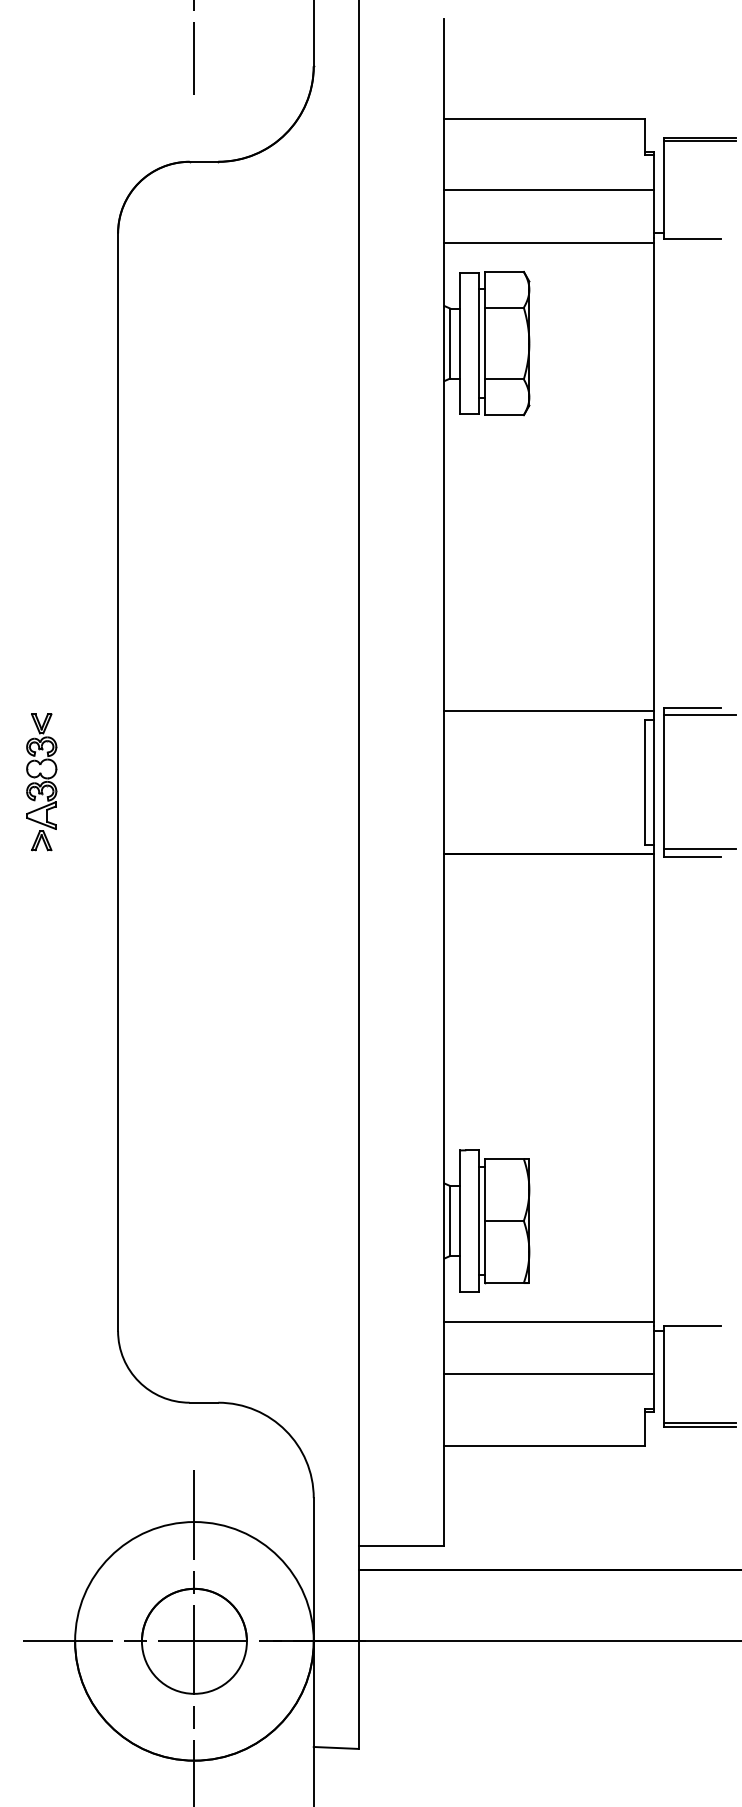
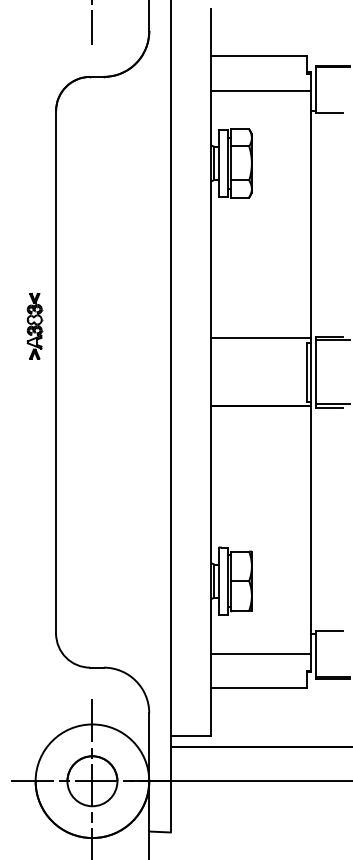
line: (549, 242) -> (261, 115), removed
part: (41, 782) -> (34, 326), moved
line: (549, 1322) -> (261, 629), removed

